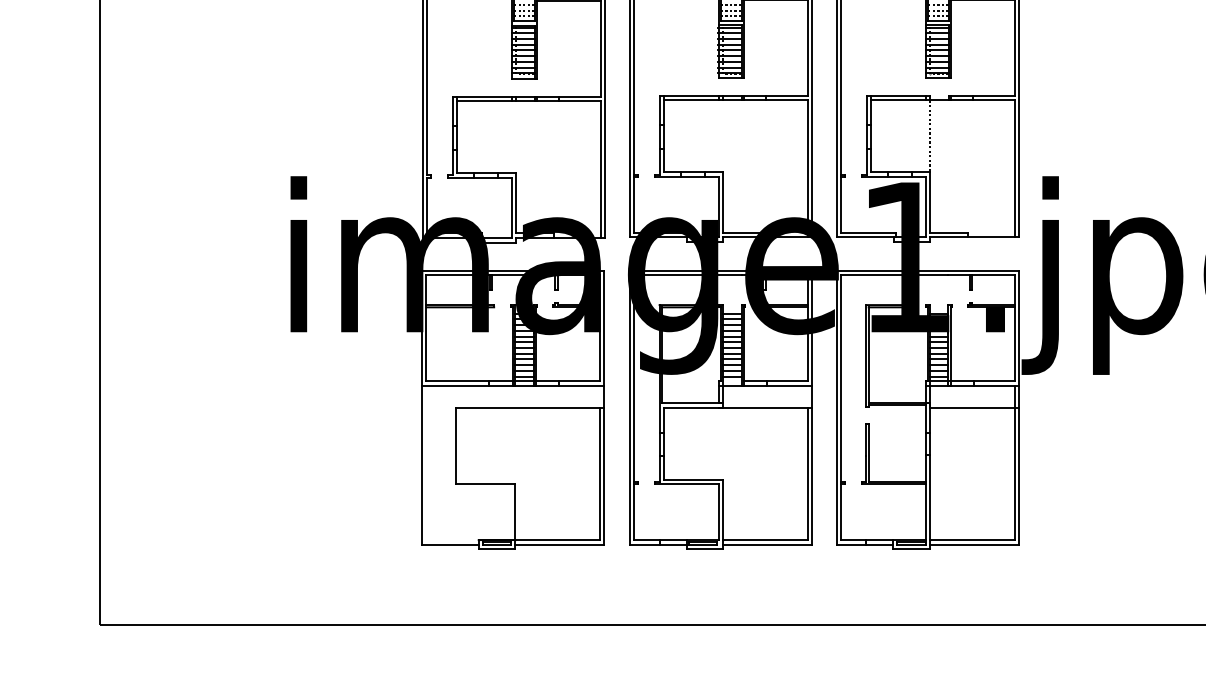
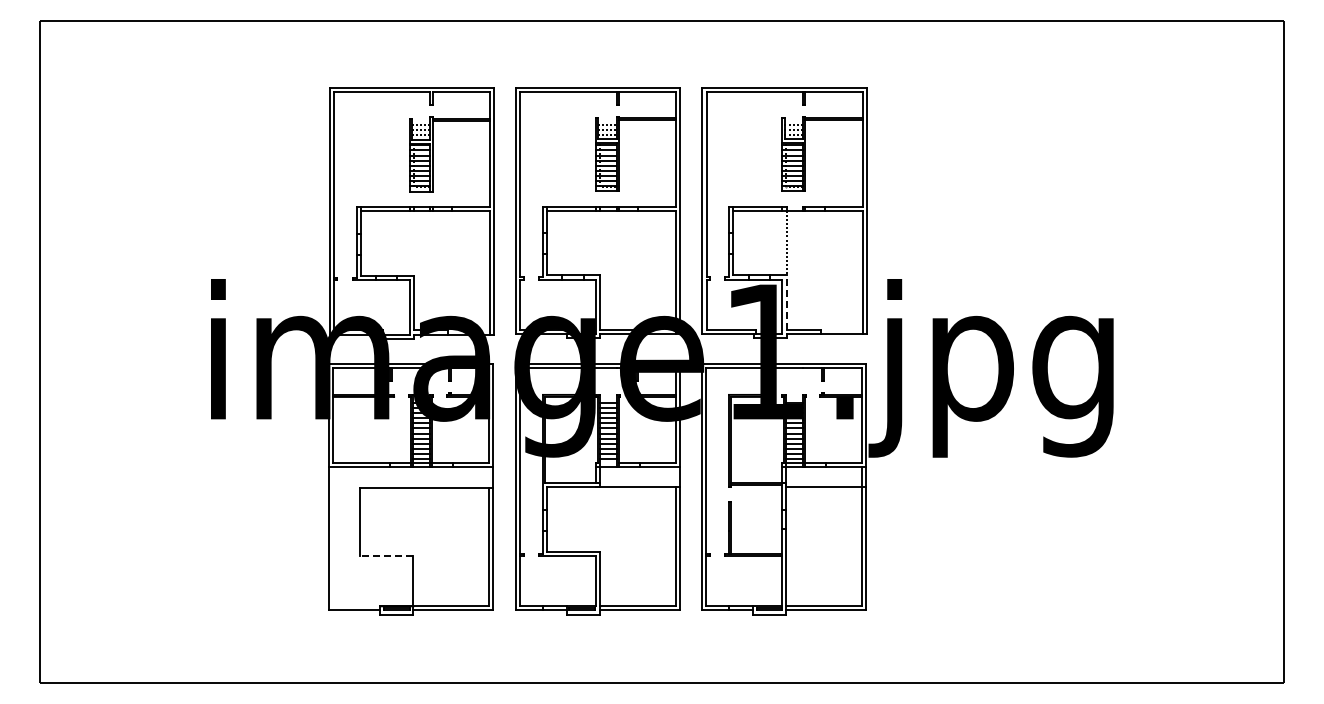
line: (930, 202) -> (786, 302), solid -> dashed
line: (485, 484) -> (386, 556), solid -> dashed

